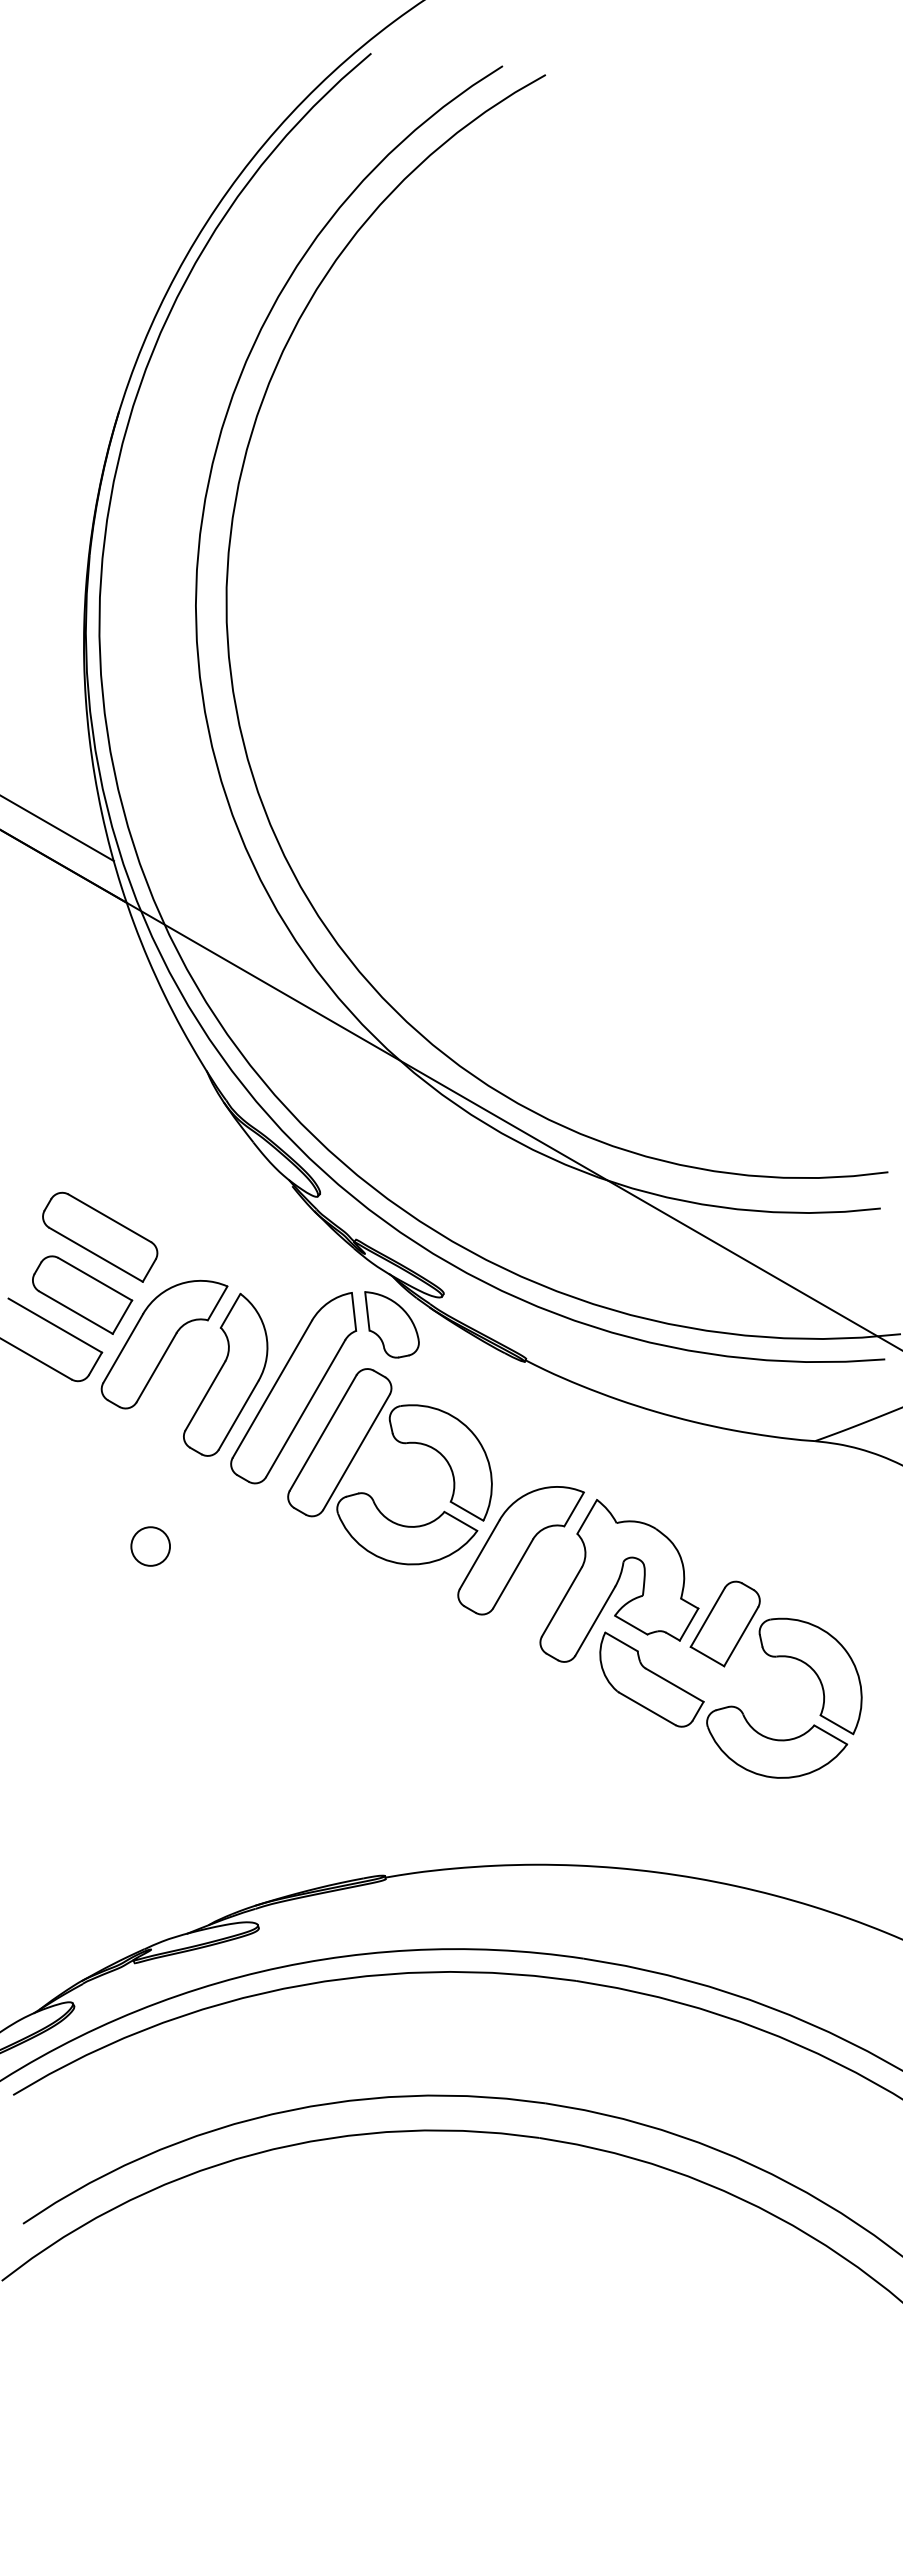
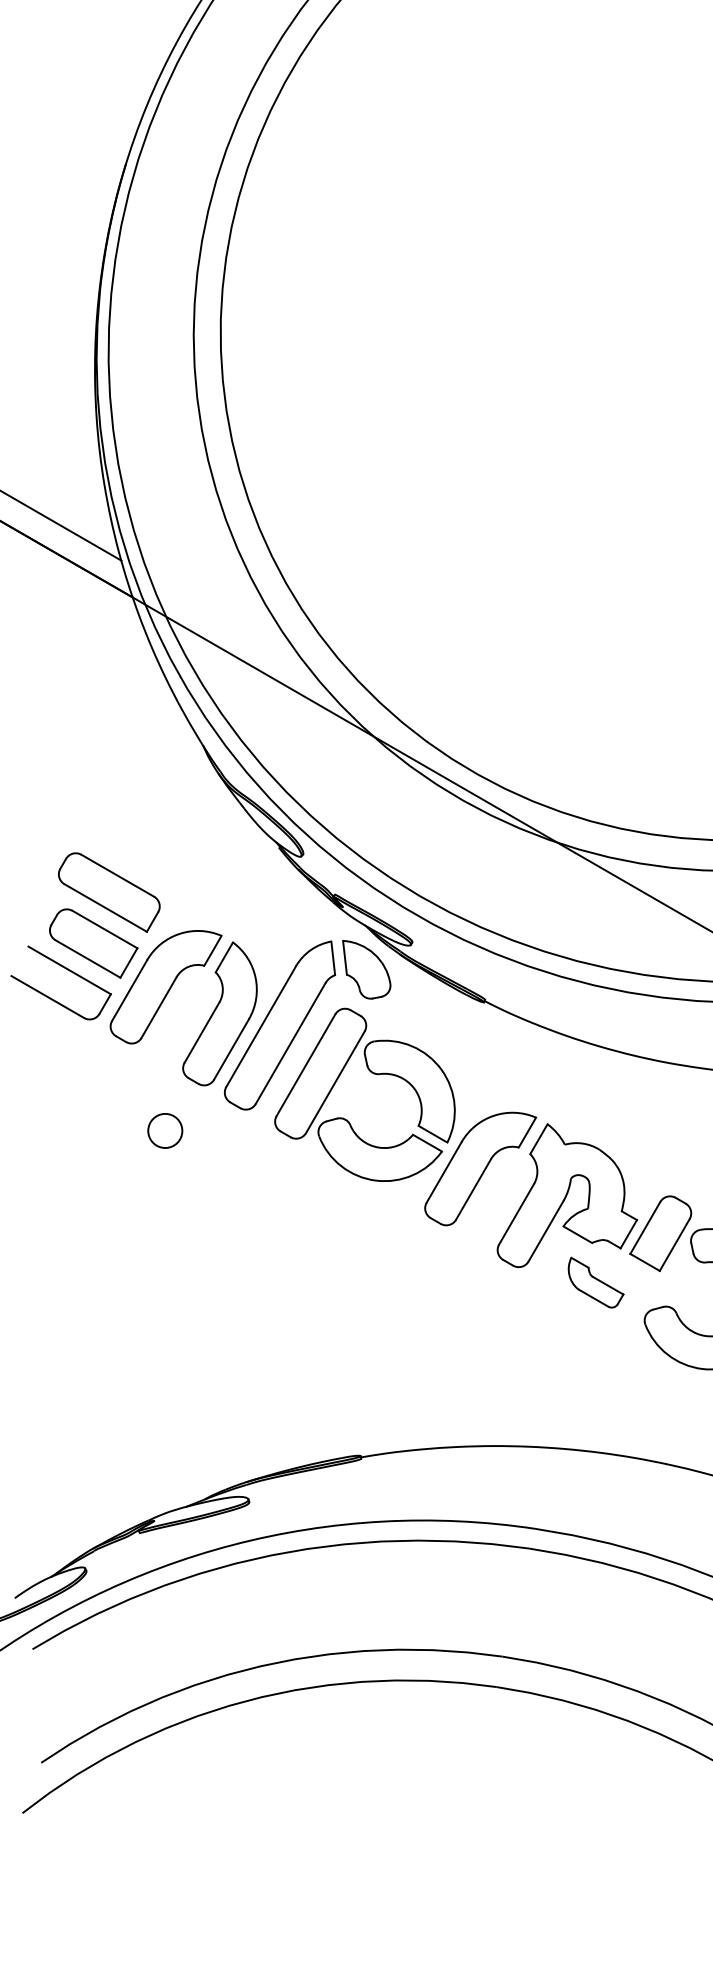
circle: (150, 1546) -> (165, 1130), moved
part: (651, 1679) -> (595, 1282), size x0.6

